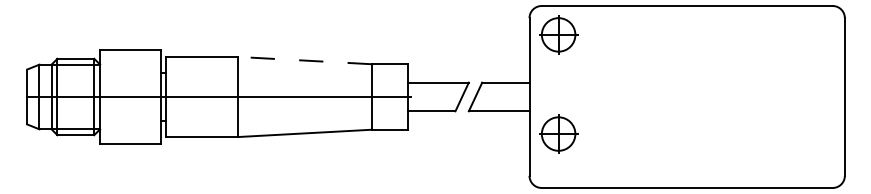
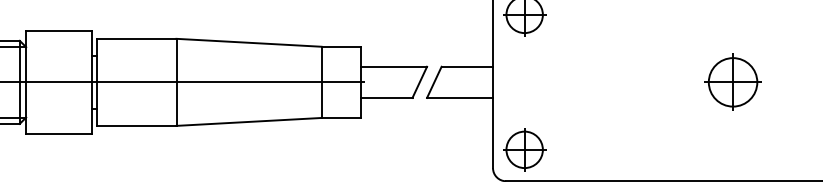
line: (305, 60) -> (249, 42), dashed -> solid
part: (750, 96) -> (733, 81), added
part: (558, 133) -> (524, 149), moved

